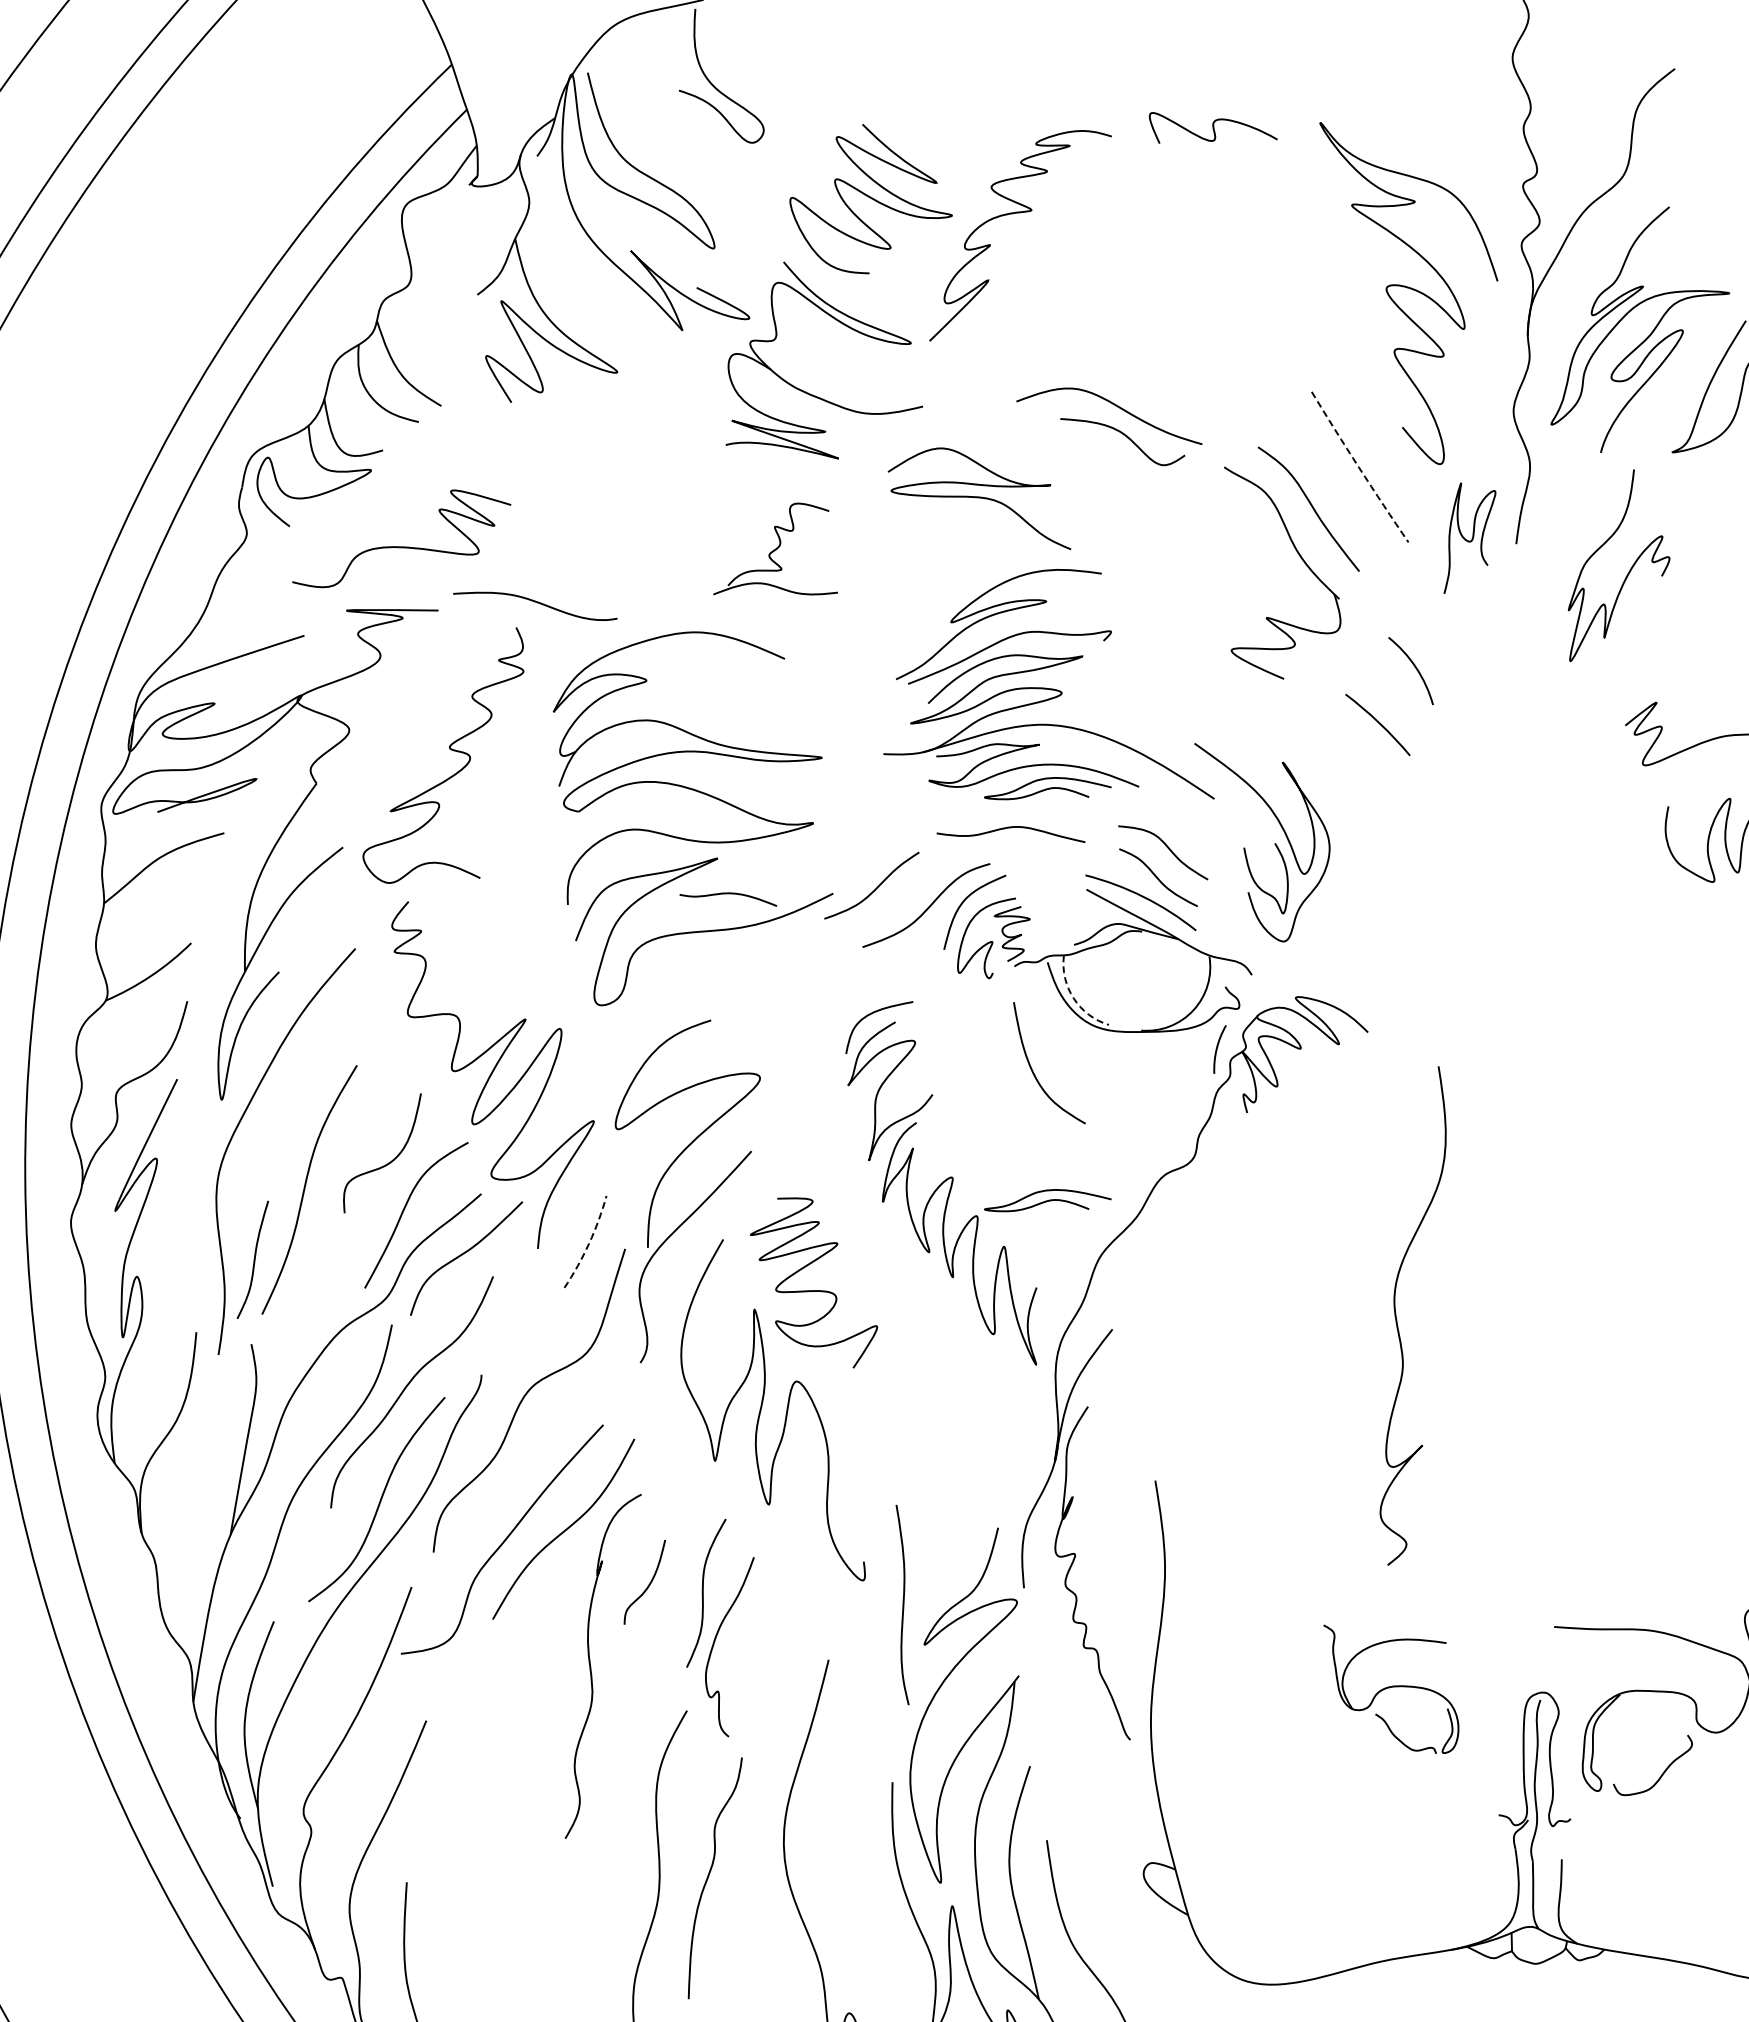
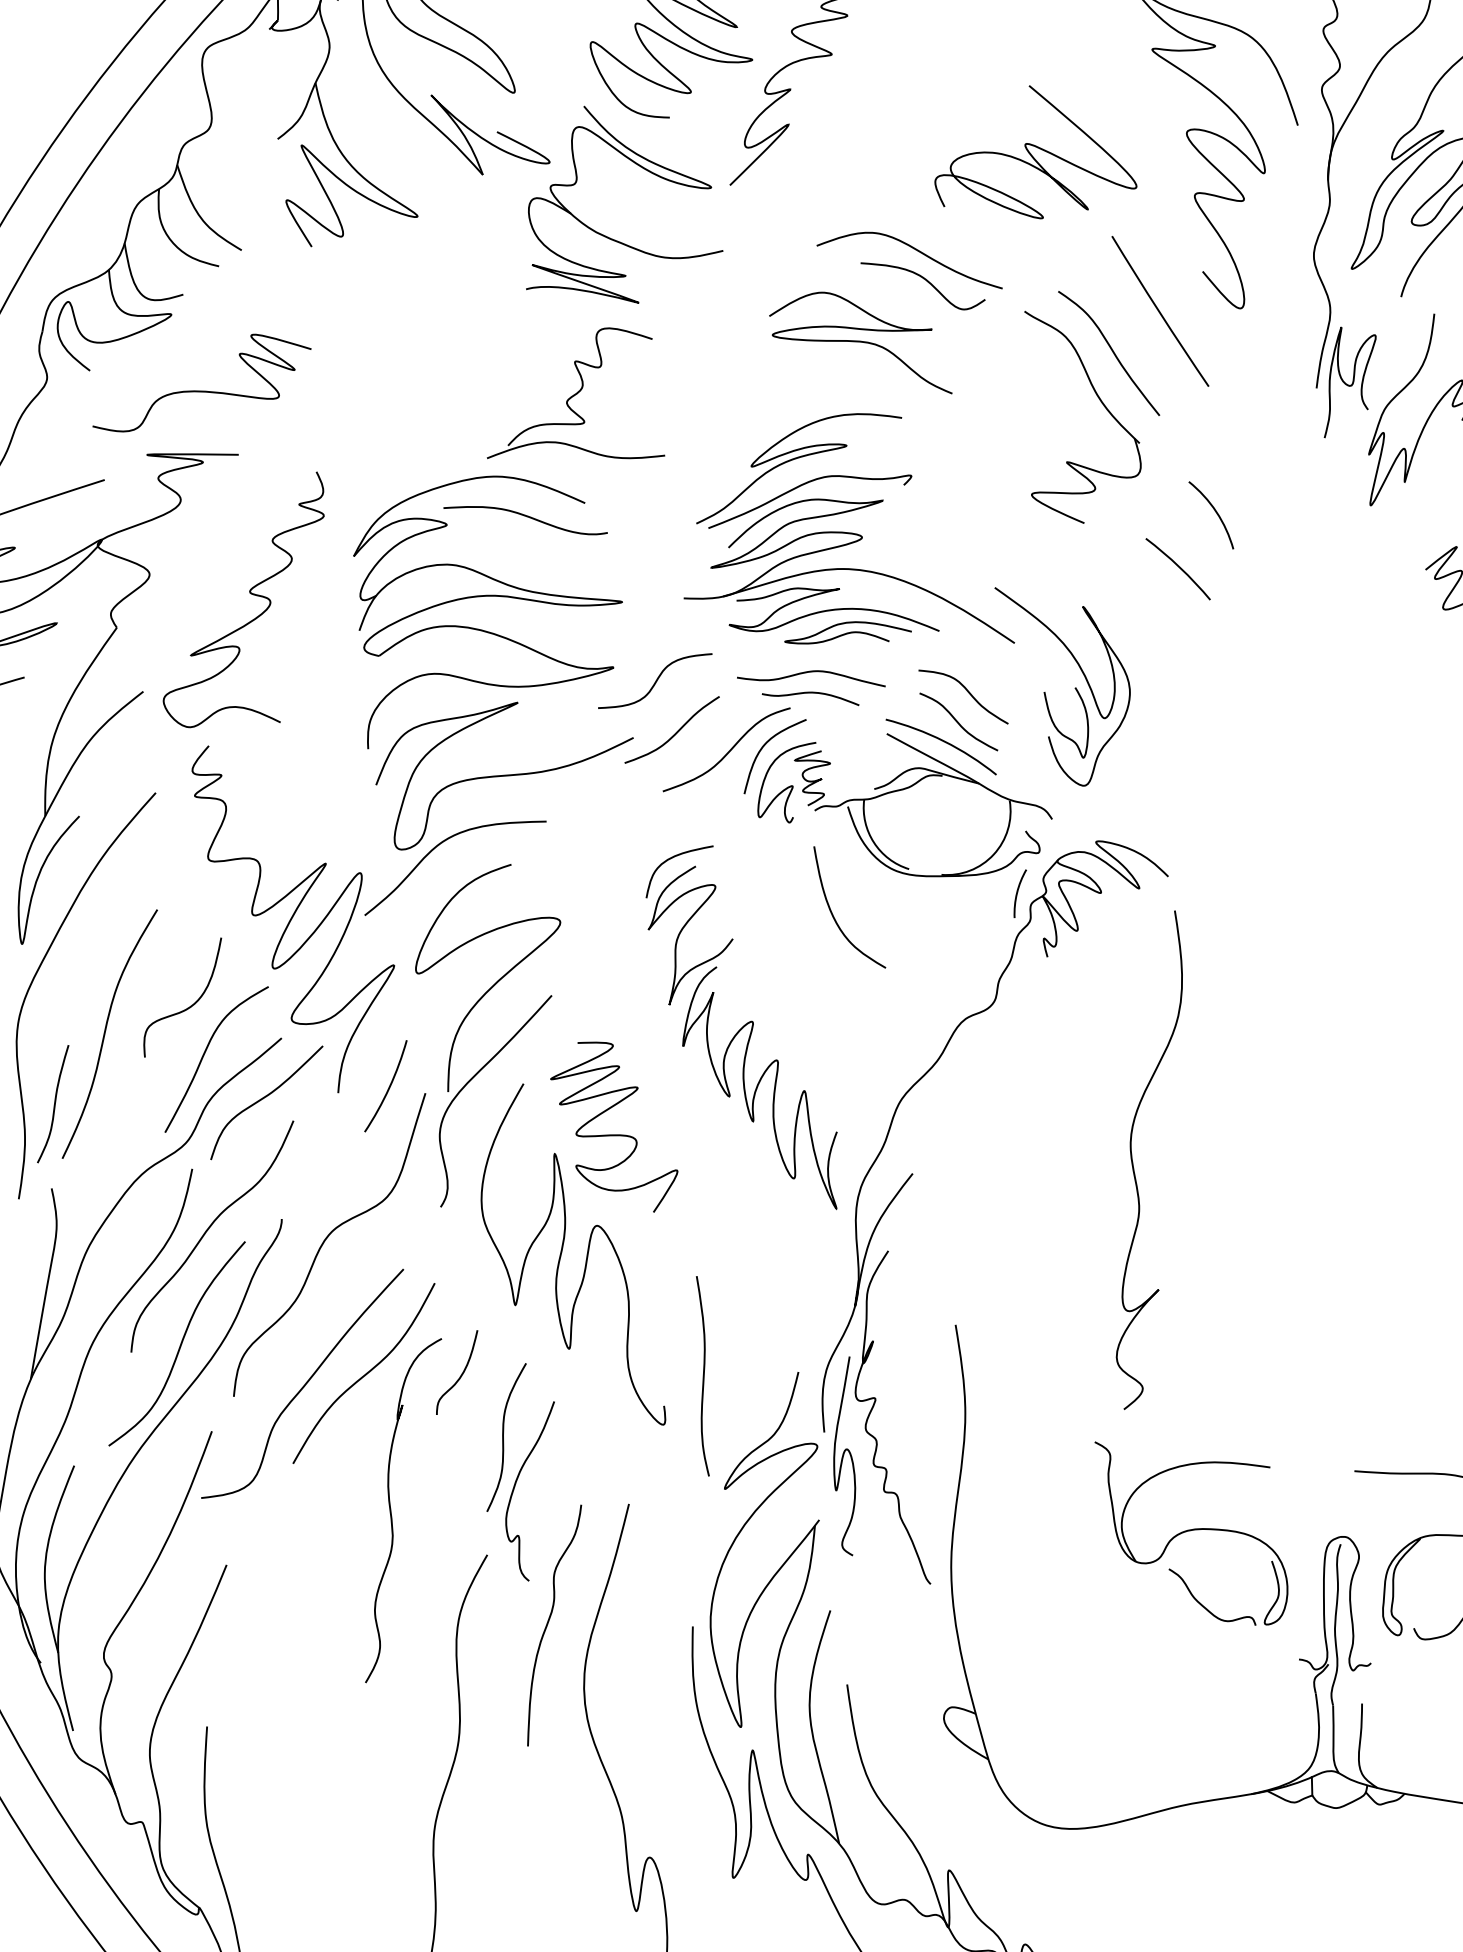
curve: (1237, 304) -> (1037, 148), added
arc: (1359, 467) -> (1159, 311), dashed -> solid
curve: (979, 498) -> (860, 342), moved
curve: (1471, 538) -> (1351, 382), moved
part: (775, 548) -> (575, 392), size x1.43
curve: (537, 603) -> (527, 517), moved
curve: (855, 836) -> (655, 680), added
curve: (728, 894) -> (810, 693), moved
arc: (1073, 998) -> (873, 842), dashed -> solid
curve: (640, 1000) -> (440, 844), added
curve: (1047, 1200) -> (847, 1044), removed
arc: (589, 1243) -> (389, 1087), dashed -> solid
curve: (1397, 1319) -> (1133, 1163), moved
curve: (648, 1584) -> (460, 1374), moved
curve: (902, 1604) -> (702, 1375), moved
curve: (1043, 1611) -> (843, 1455), added
part: (1391, 1689) -> (1191, 1533), size x1.43
curve: (709, 1876) -> (548, 1623), moved

